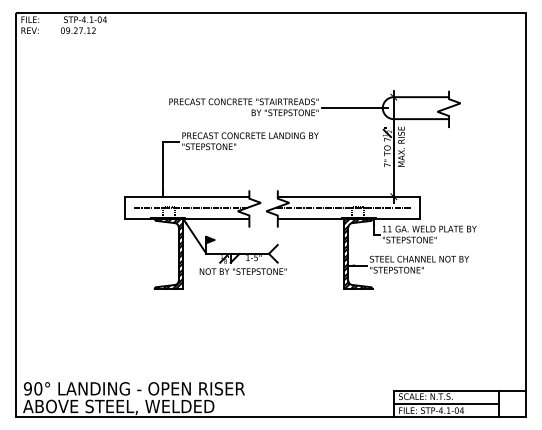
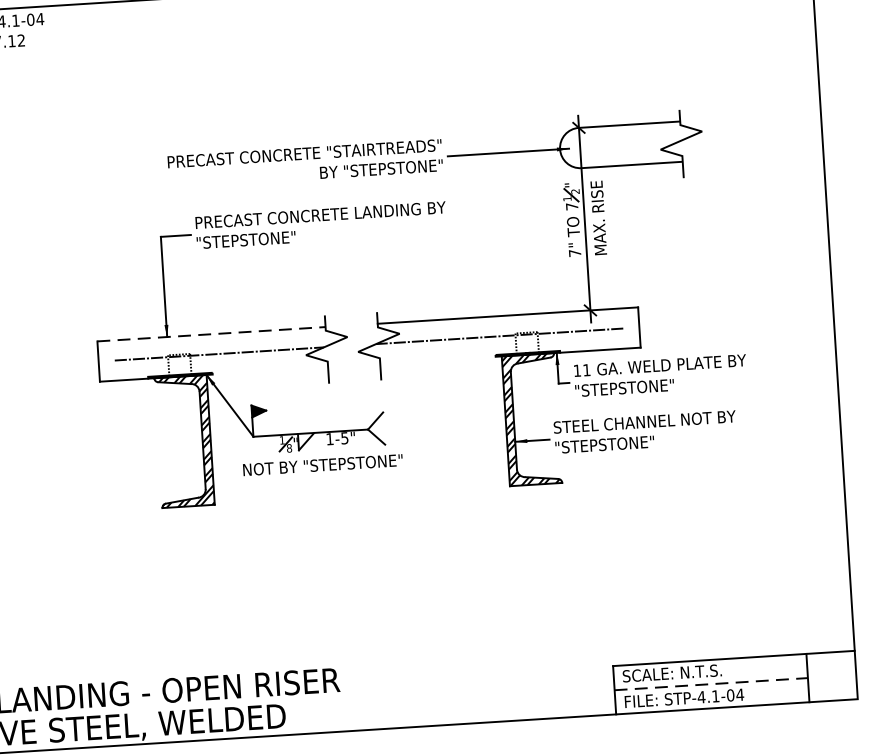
line: (187, 196) -> (212, 333), solid -> dashed
line: (217, 218) -> (269, 370), removed
line: (308, 218) -> (436, 360), removed
line: (446, 403) -> (710, 683), solid -> dashed

